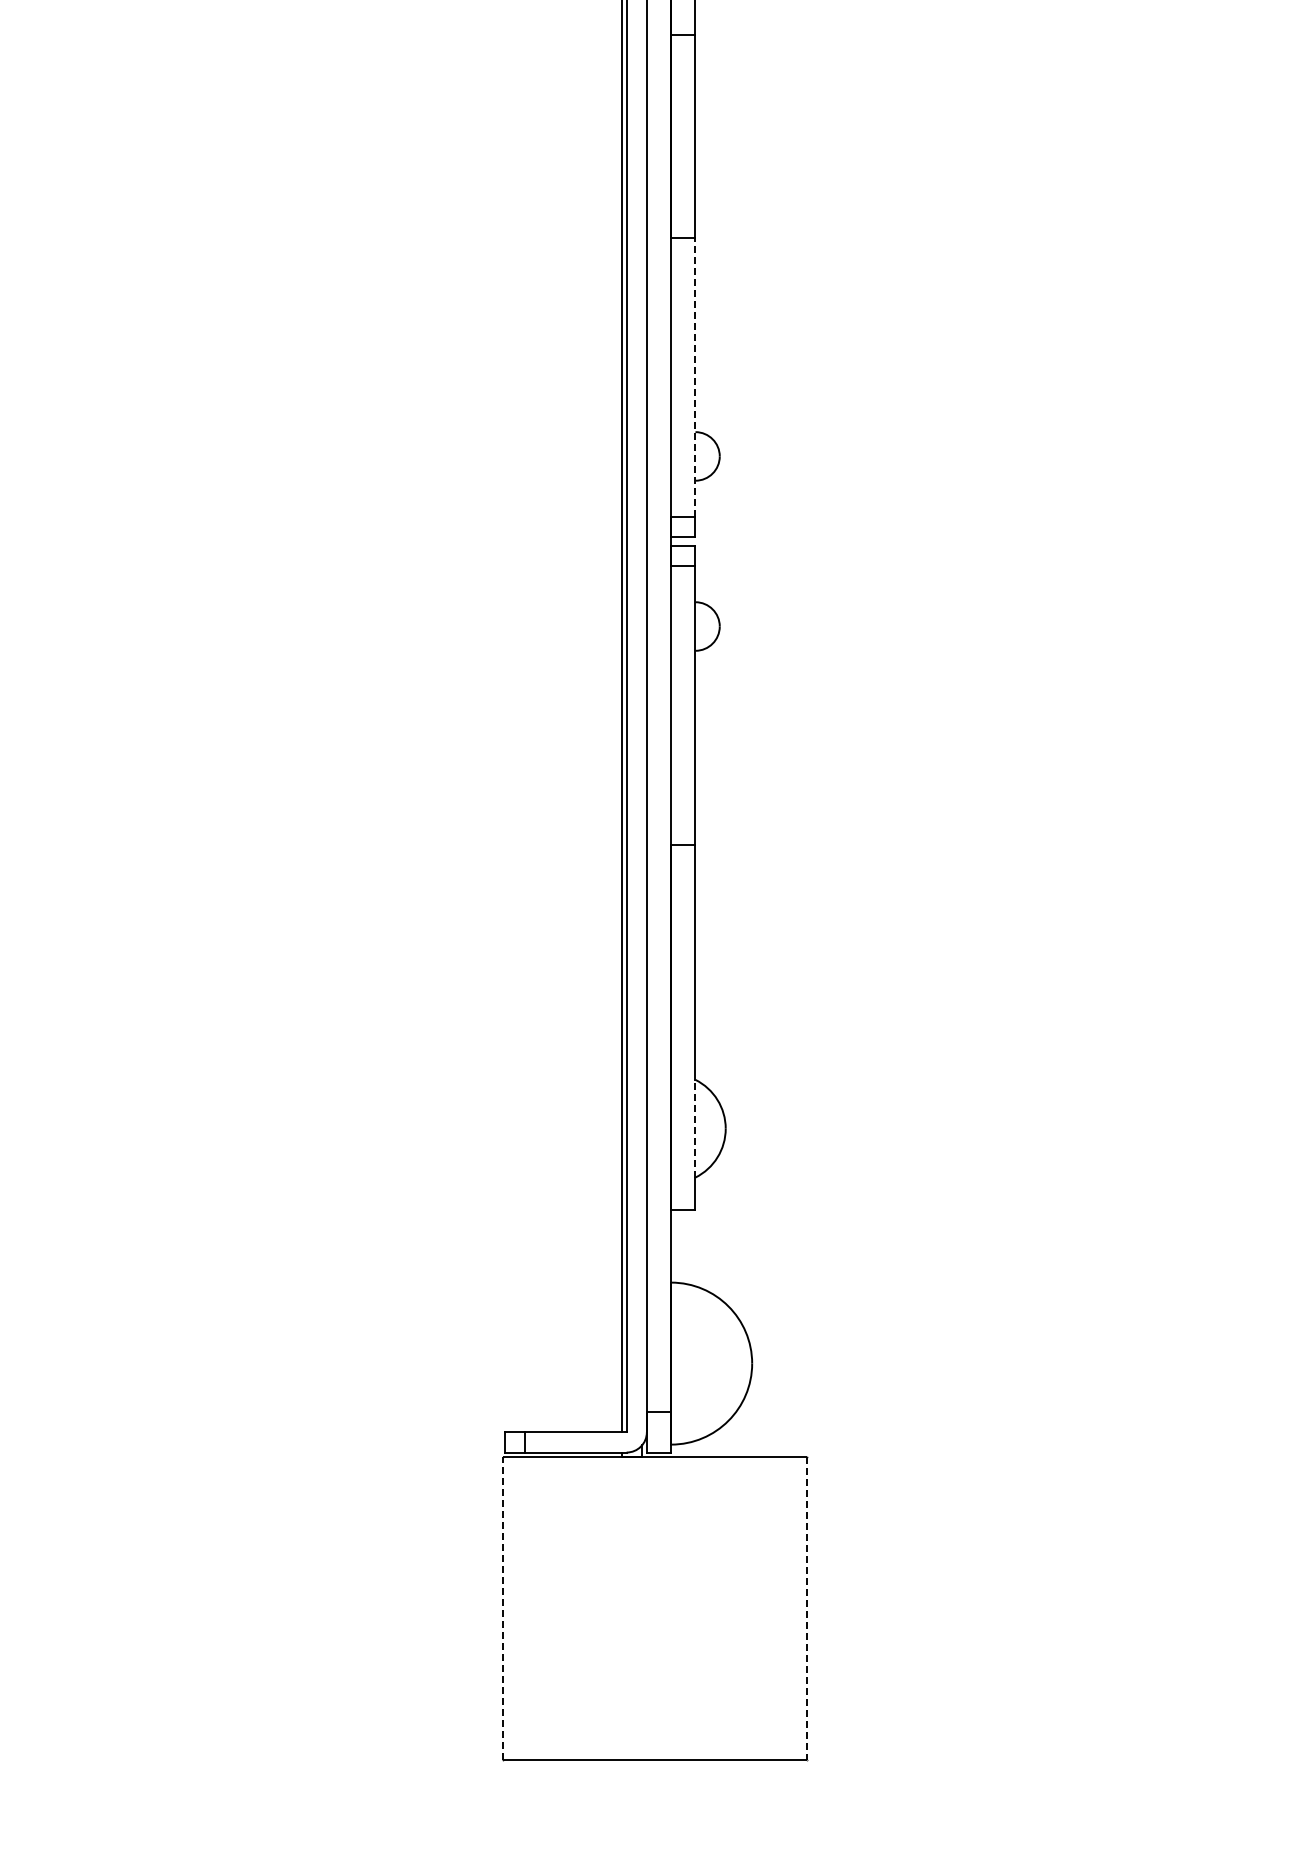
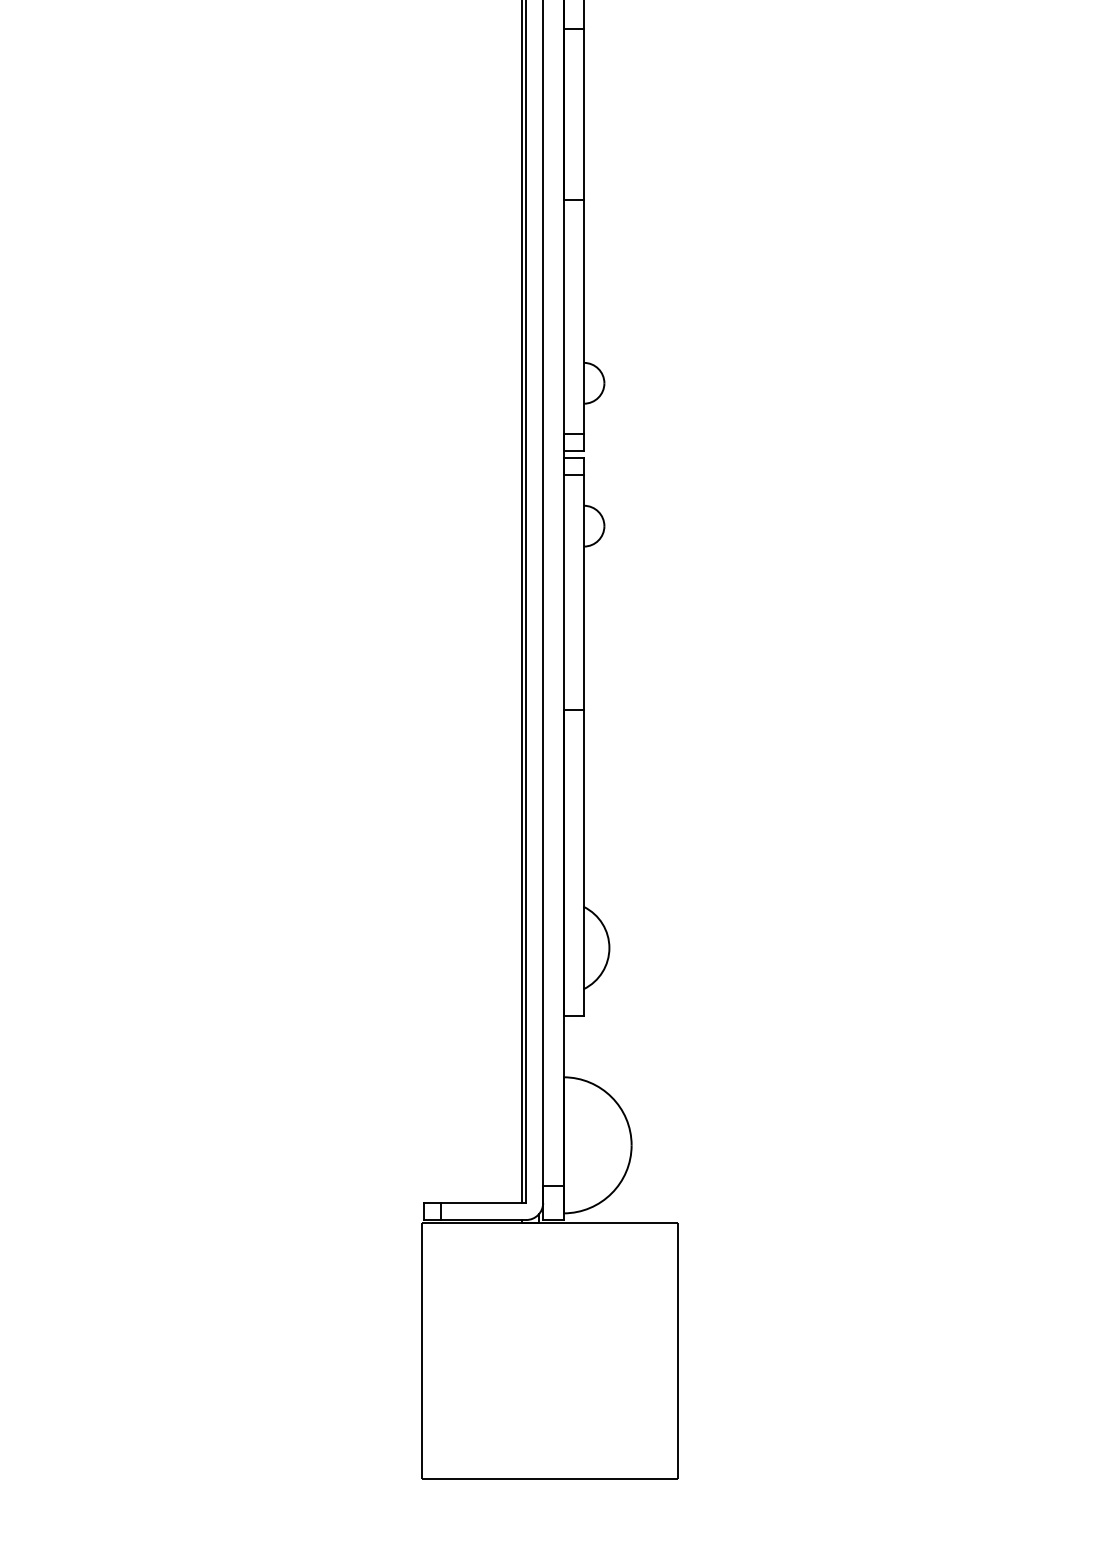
line: (695, 377) -> (584, 316), dashed -> solid
line: (695, 1128) -> (584, 947), dashed -> solid
line: (503, 1608) -> (422, 1351), dashed -> solid
line: (806, 1608) -> (677, 1351), dashed -> solid

